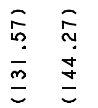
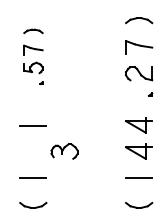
part: (18, 28) -> (33, 55), size x0.7
part: (17, 74) -> (63, 151), moved

